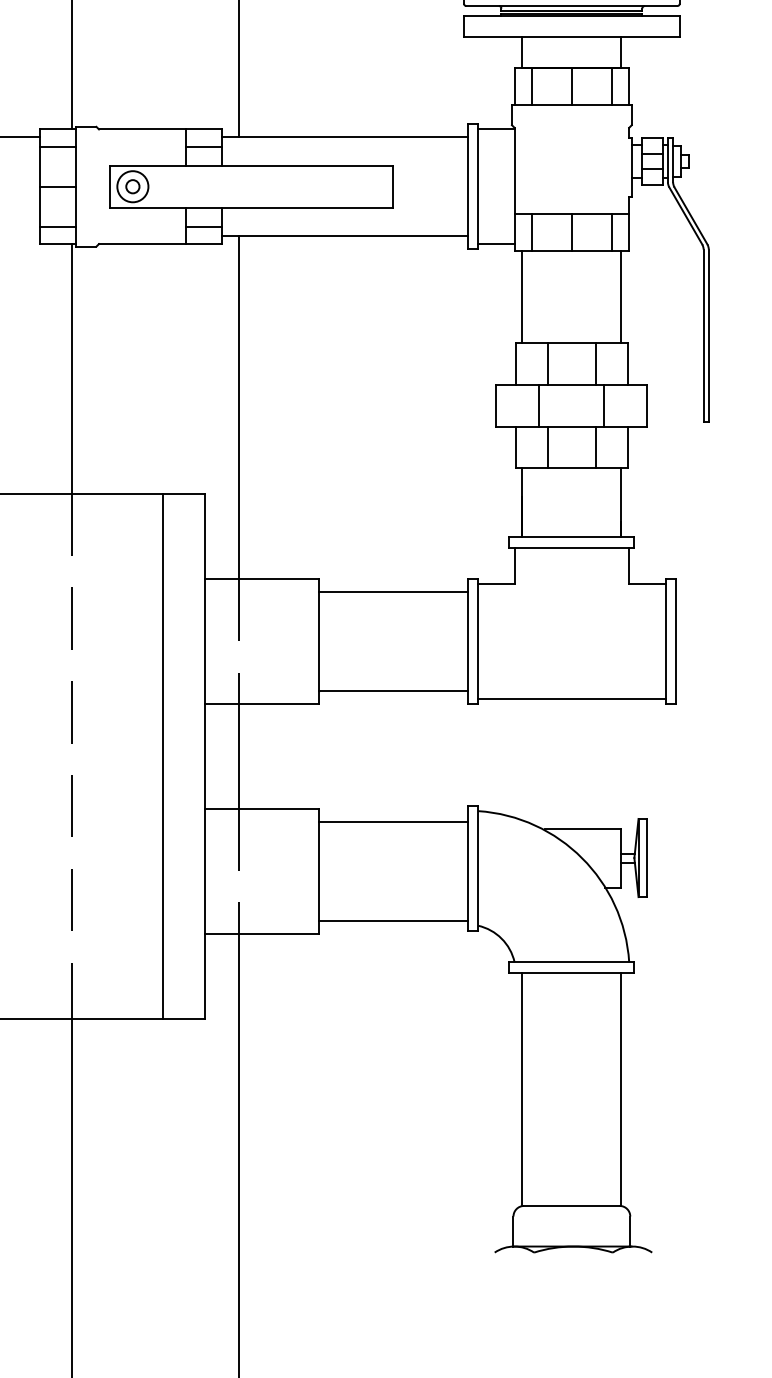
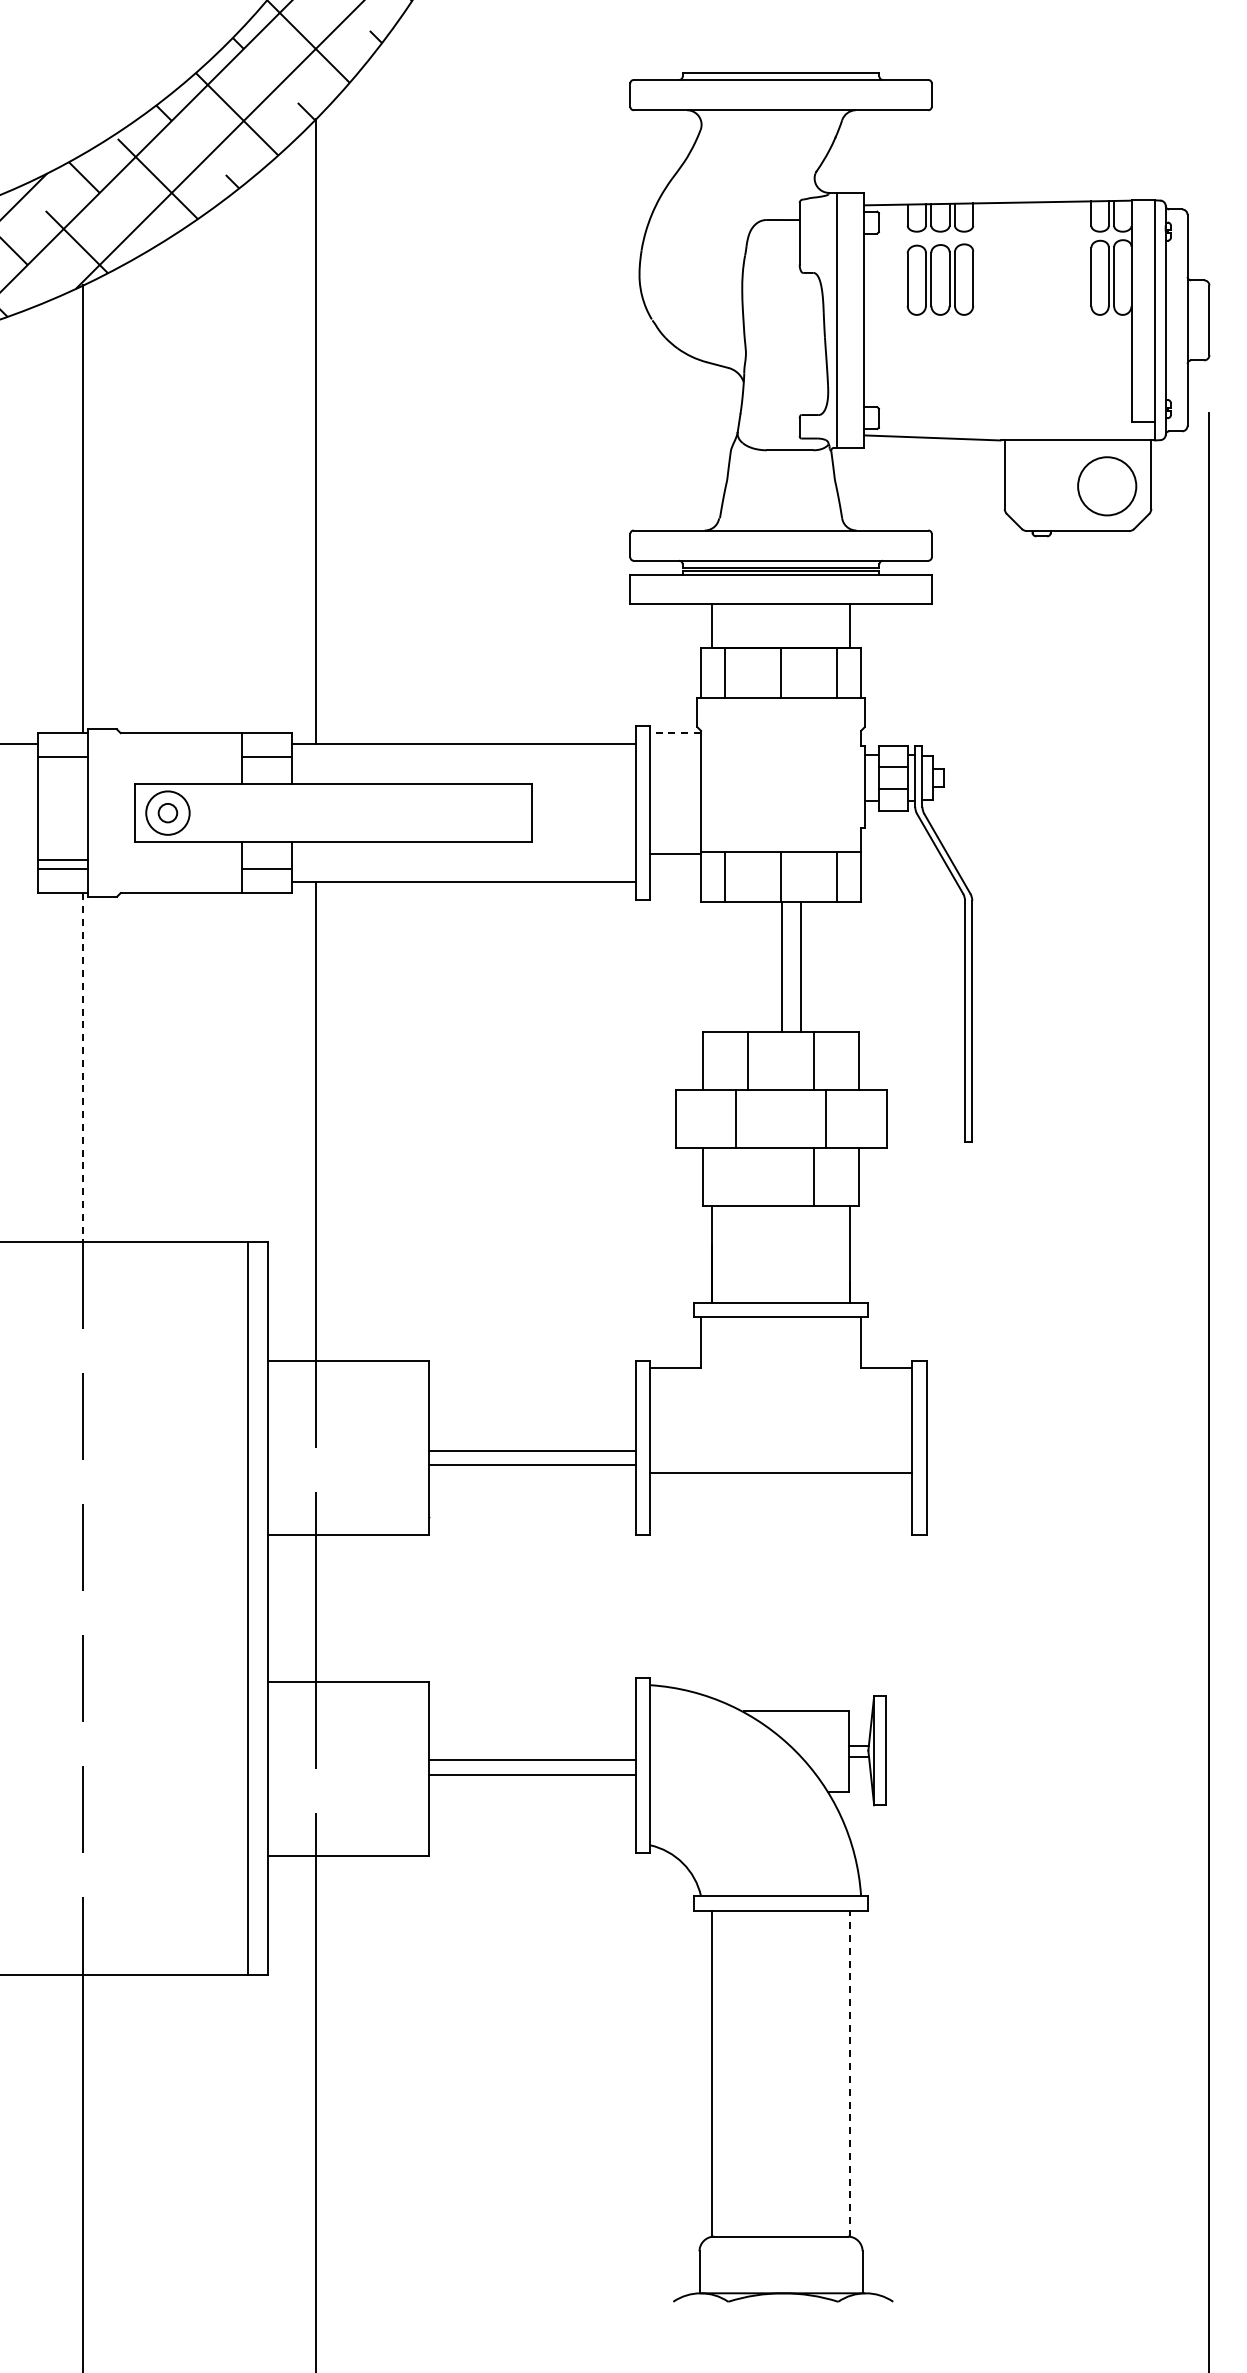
line: (496, 129) -> (675, 733), solid -> dashed
line: (57, 186) -> (62, 860), moved
line: (496, 244) -> (675, 854), moved
line: (522, 296) -> (781, 966), moved
line: (621, 296) -> (801, 966), moved
line: (72, 368) -> (83, 1067), solid -> dashed
line: (548, 447) -> (748, 1177), removed
line: (393, 592) -> (531, 1451), moved
line: (393, 691) -> (531, 1465), moved
line: (572, 698) -> (781, 1473), moved
line: (163, 756) -> (248, 1608), moved
line: (393, 821) -> (531, 1759), moved
line: (393, 920) -> (531, 1774), moved
line: (621, 1089) -> (850, 2073), solid -> dashed

